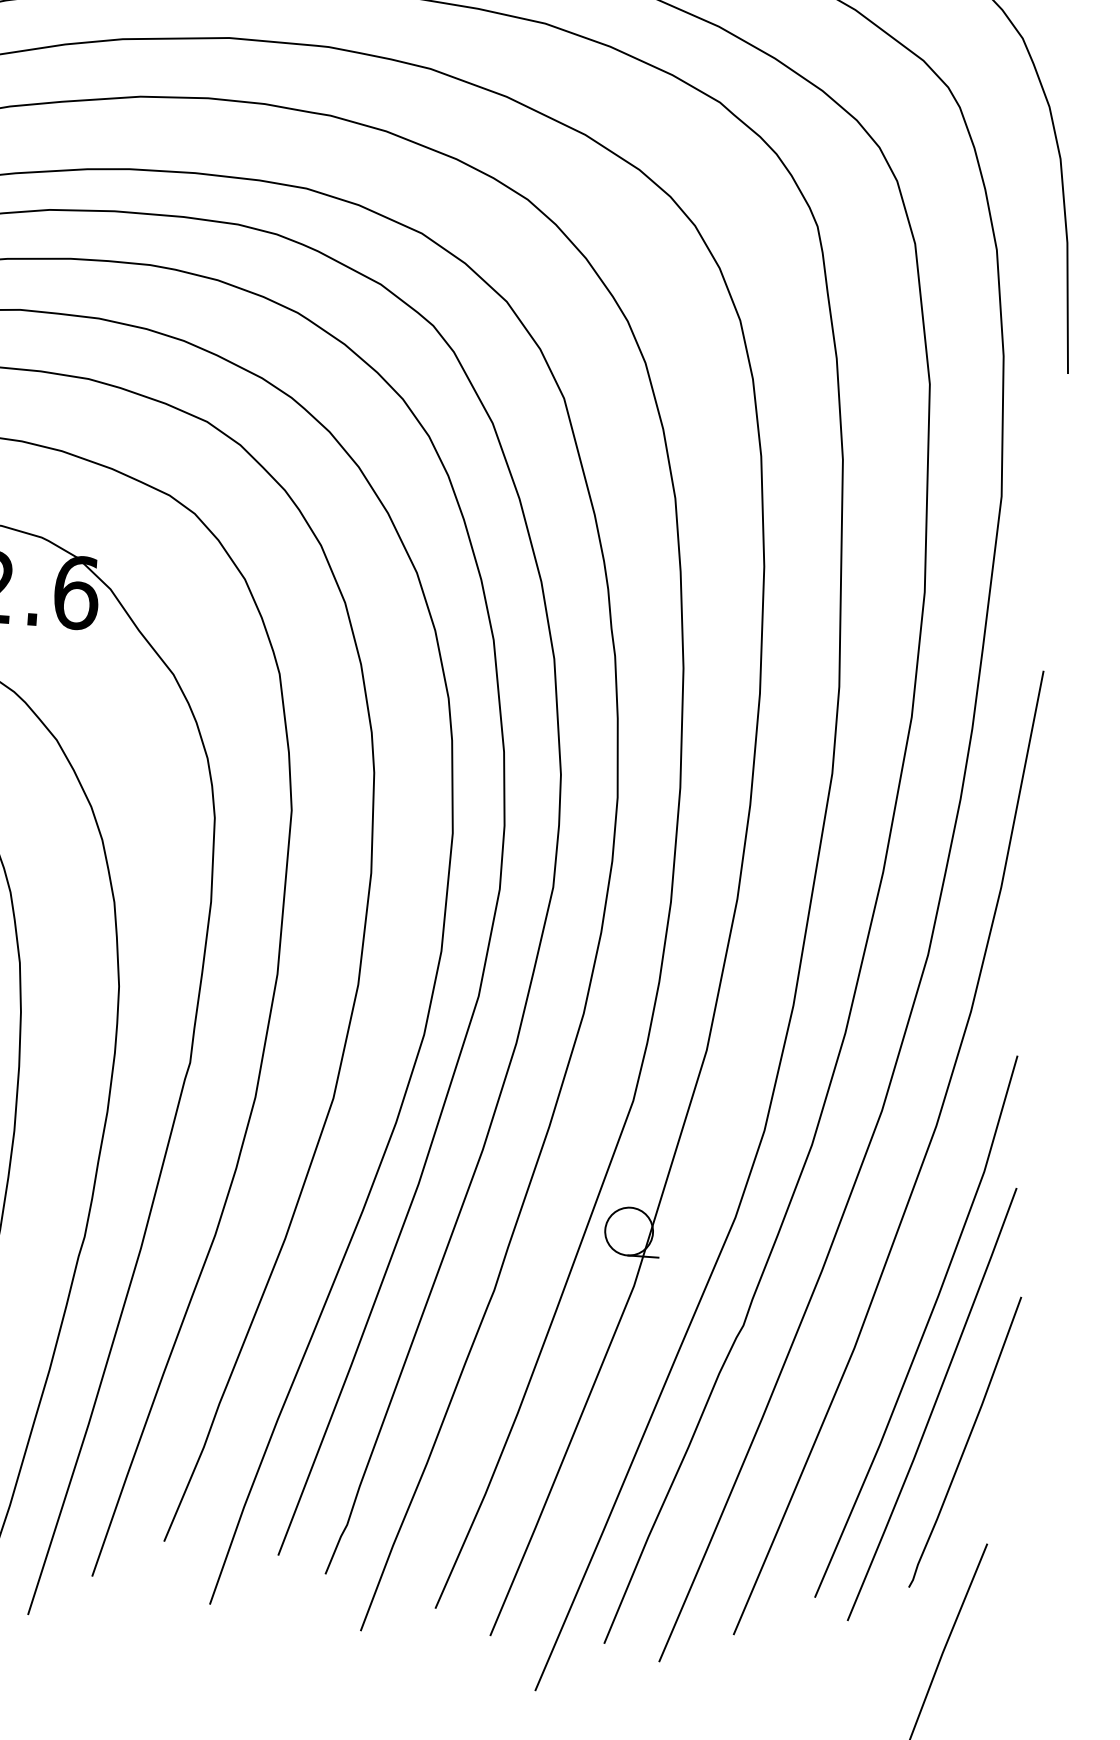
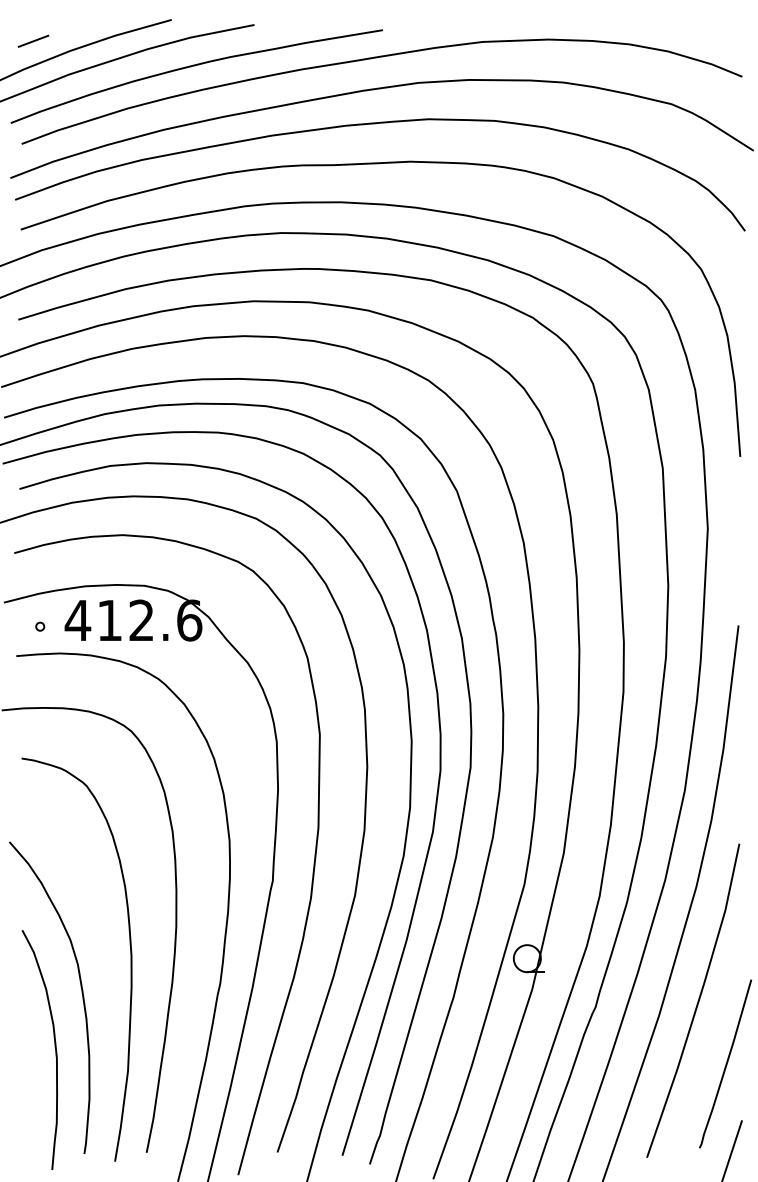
curve: (932, 1405) -> (705, 1044), removed

